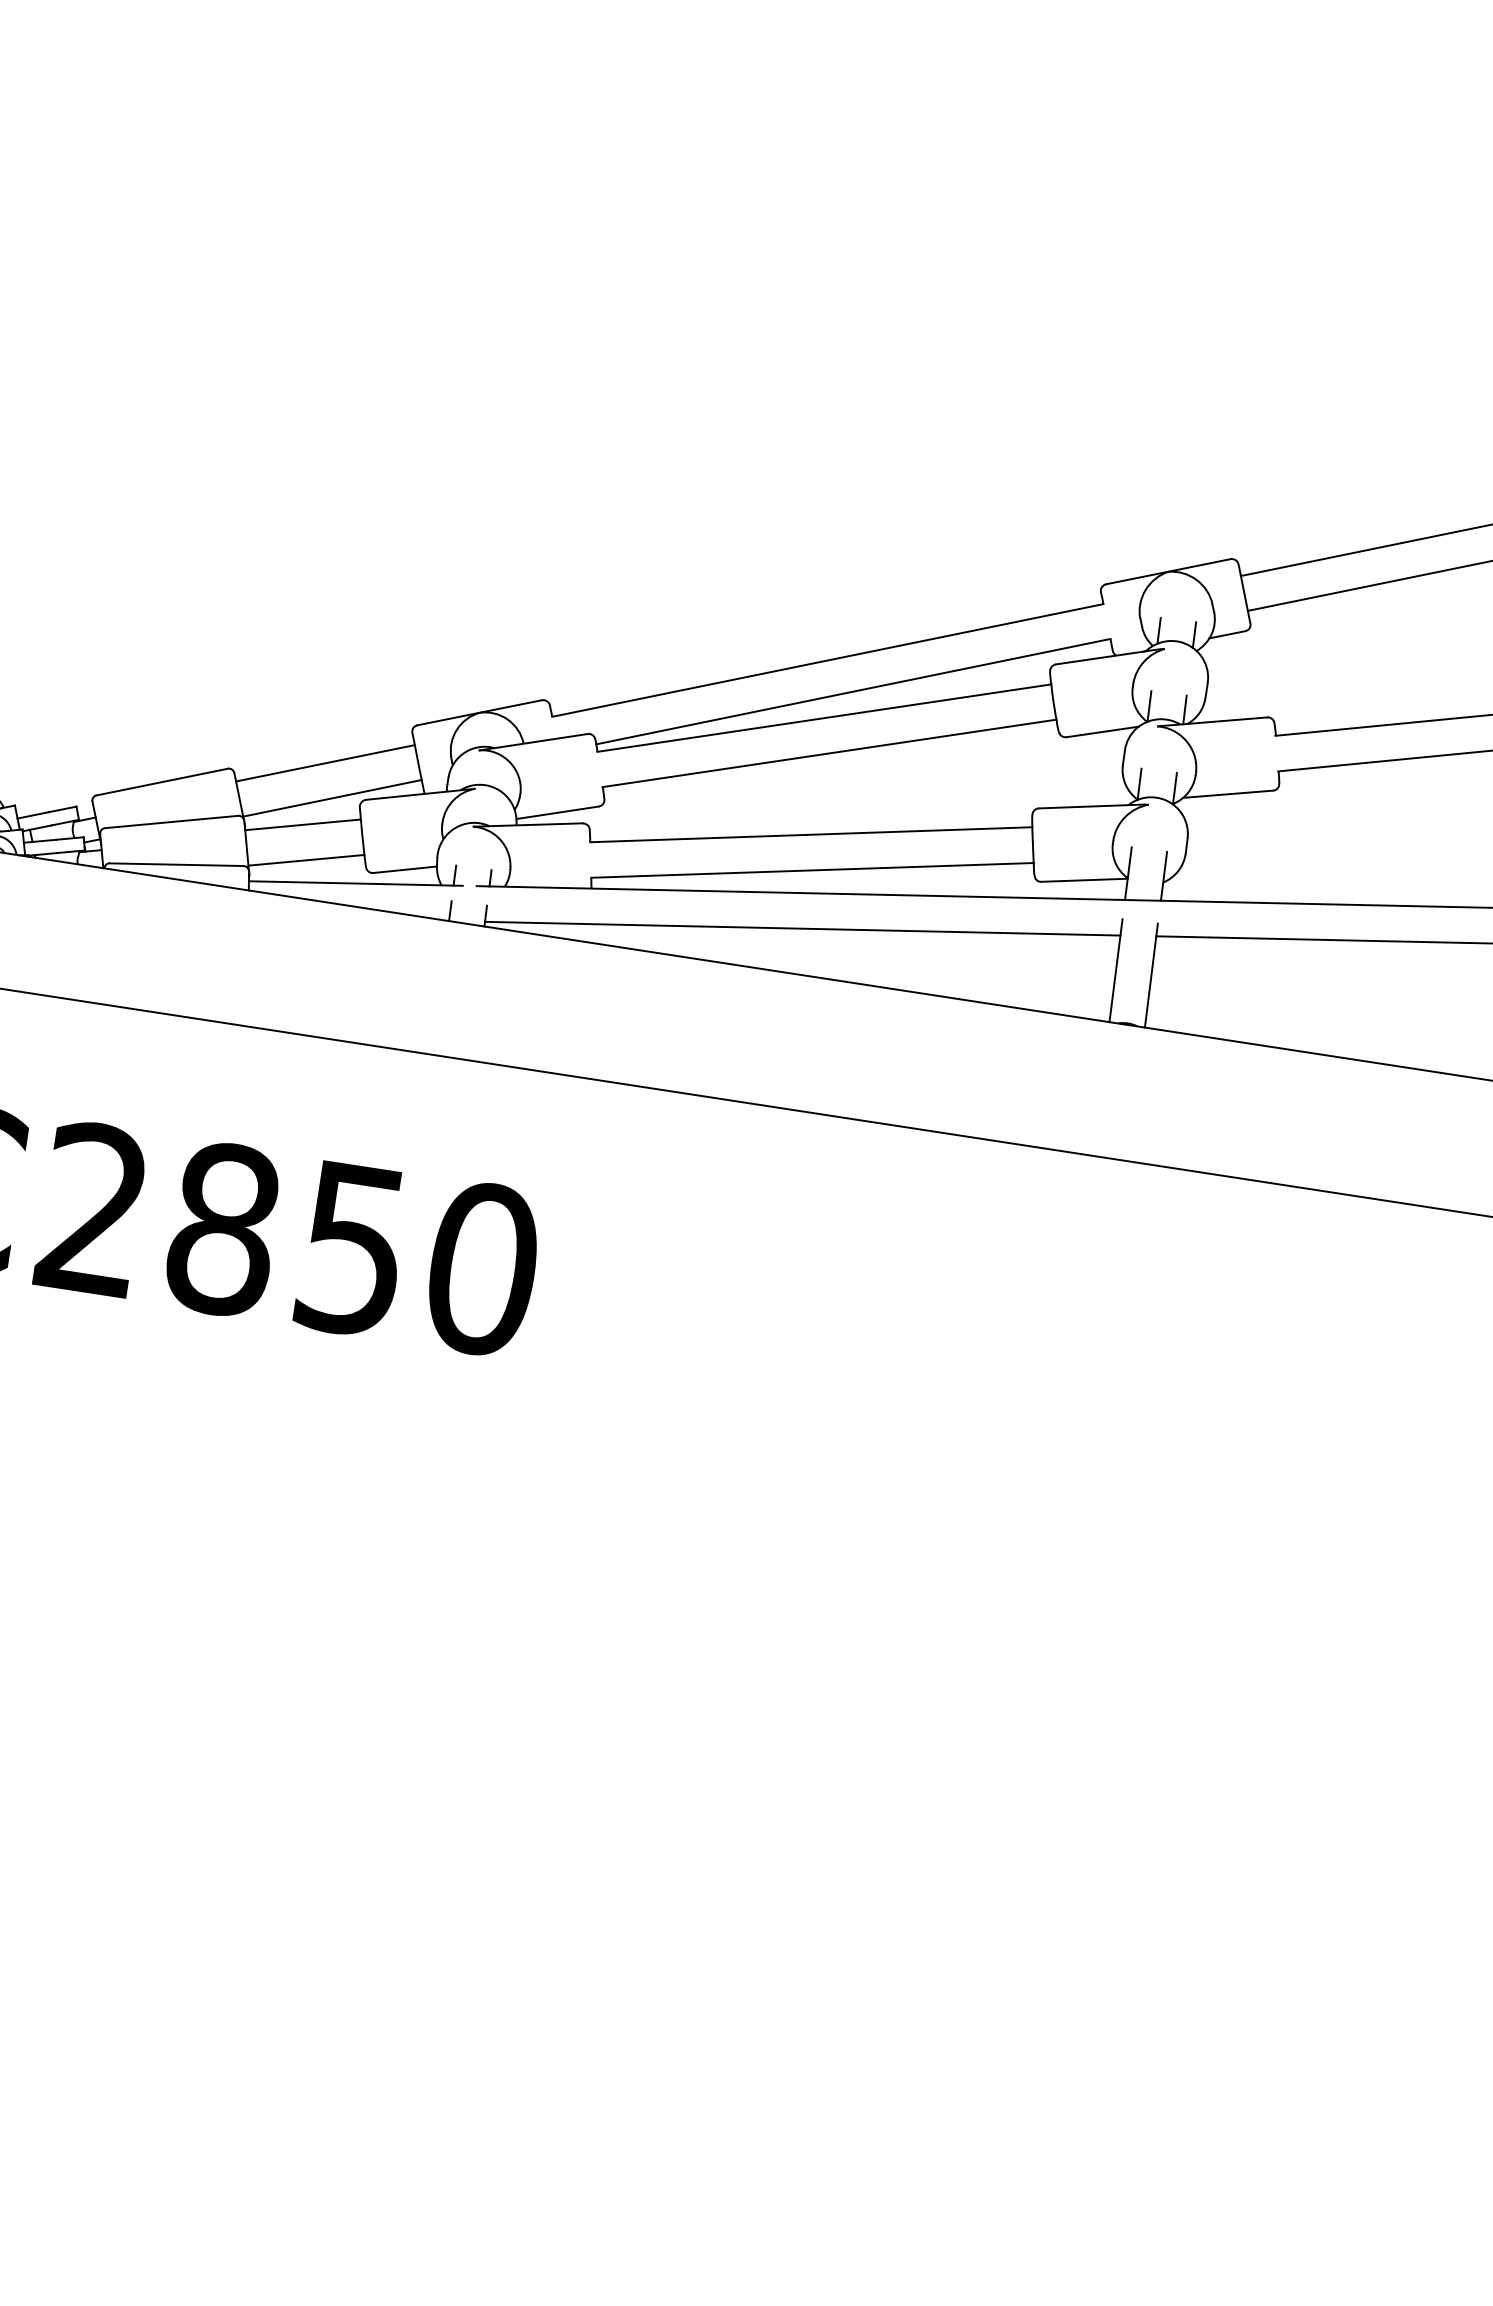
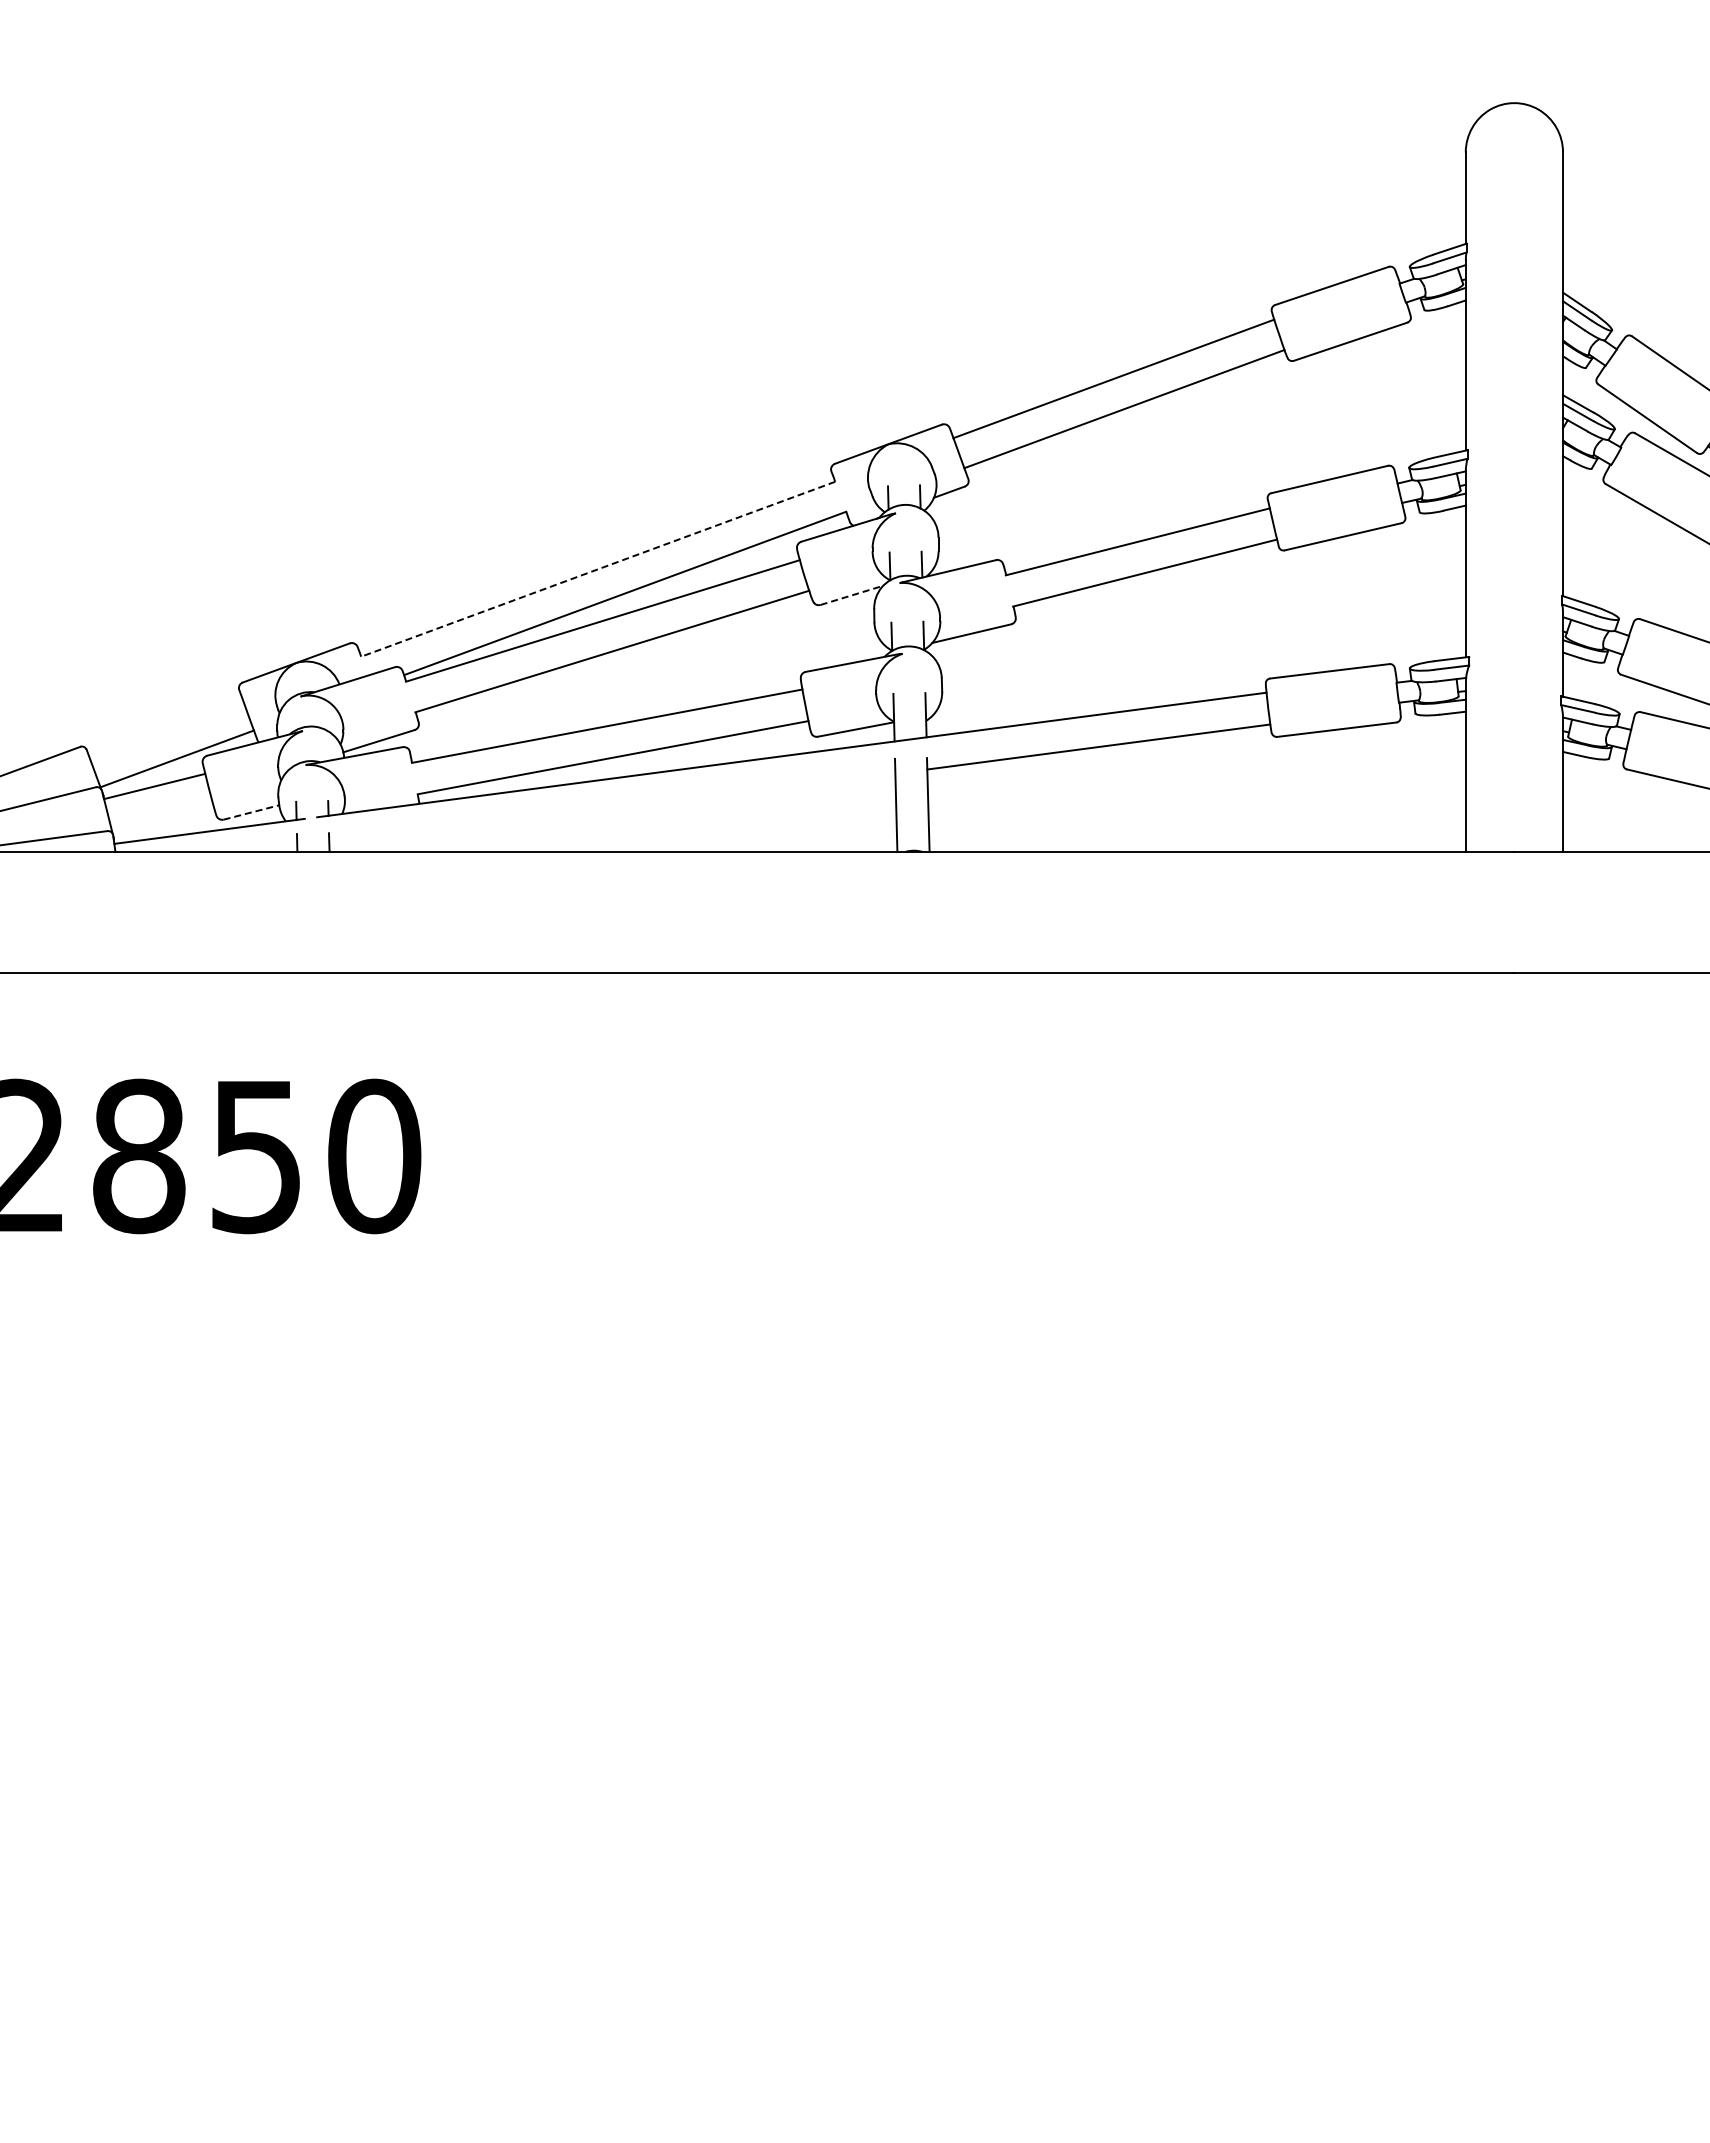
line: (828, 660) -> (598, 569), solid -> dashed
line: (1103, 732) -> (852, 595), solid -> dashed
line: (325, 763) -> (166, 728), removed
line: (306, 860) -> (162, 817), removed
line: (405, 869) -> (251, 812), solid -> dashed
line: (802, 928) -> (612, 810), removed

